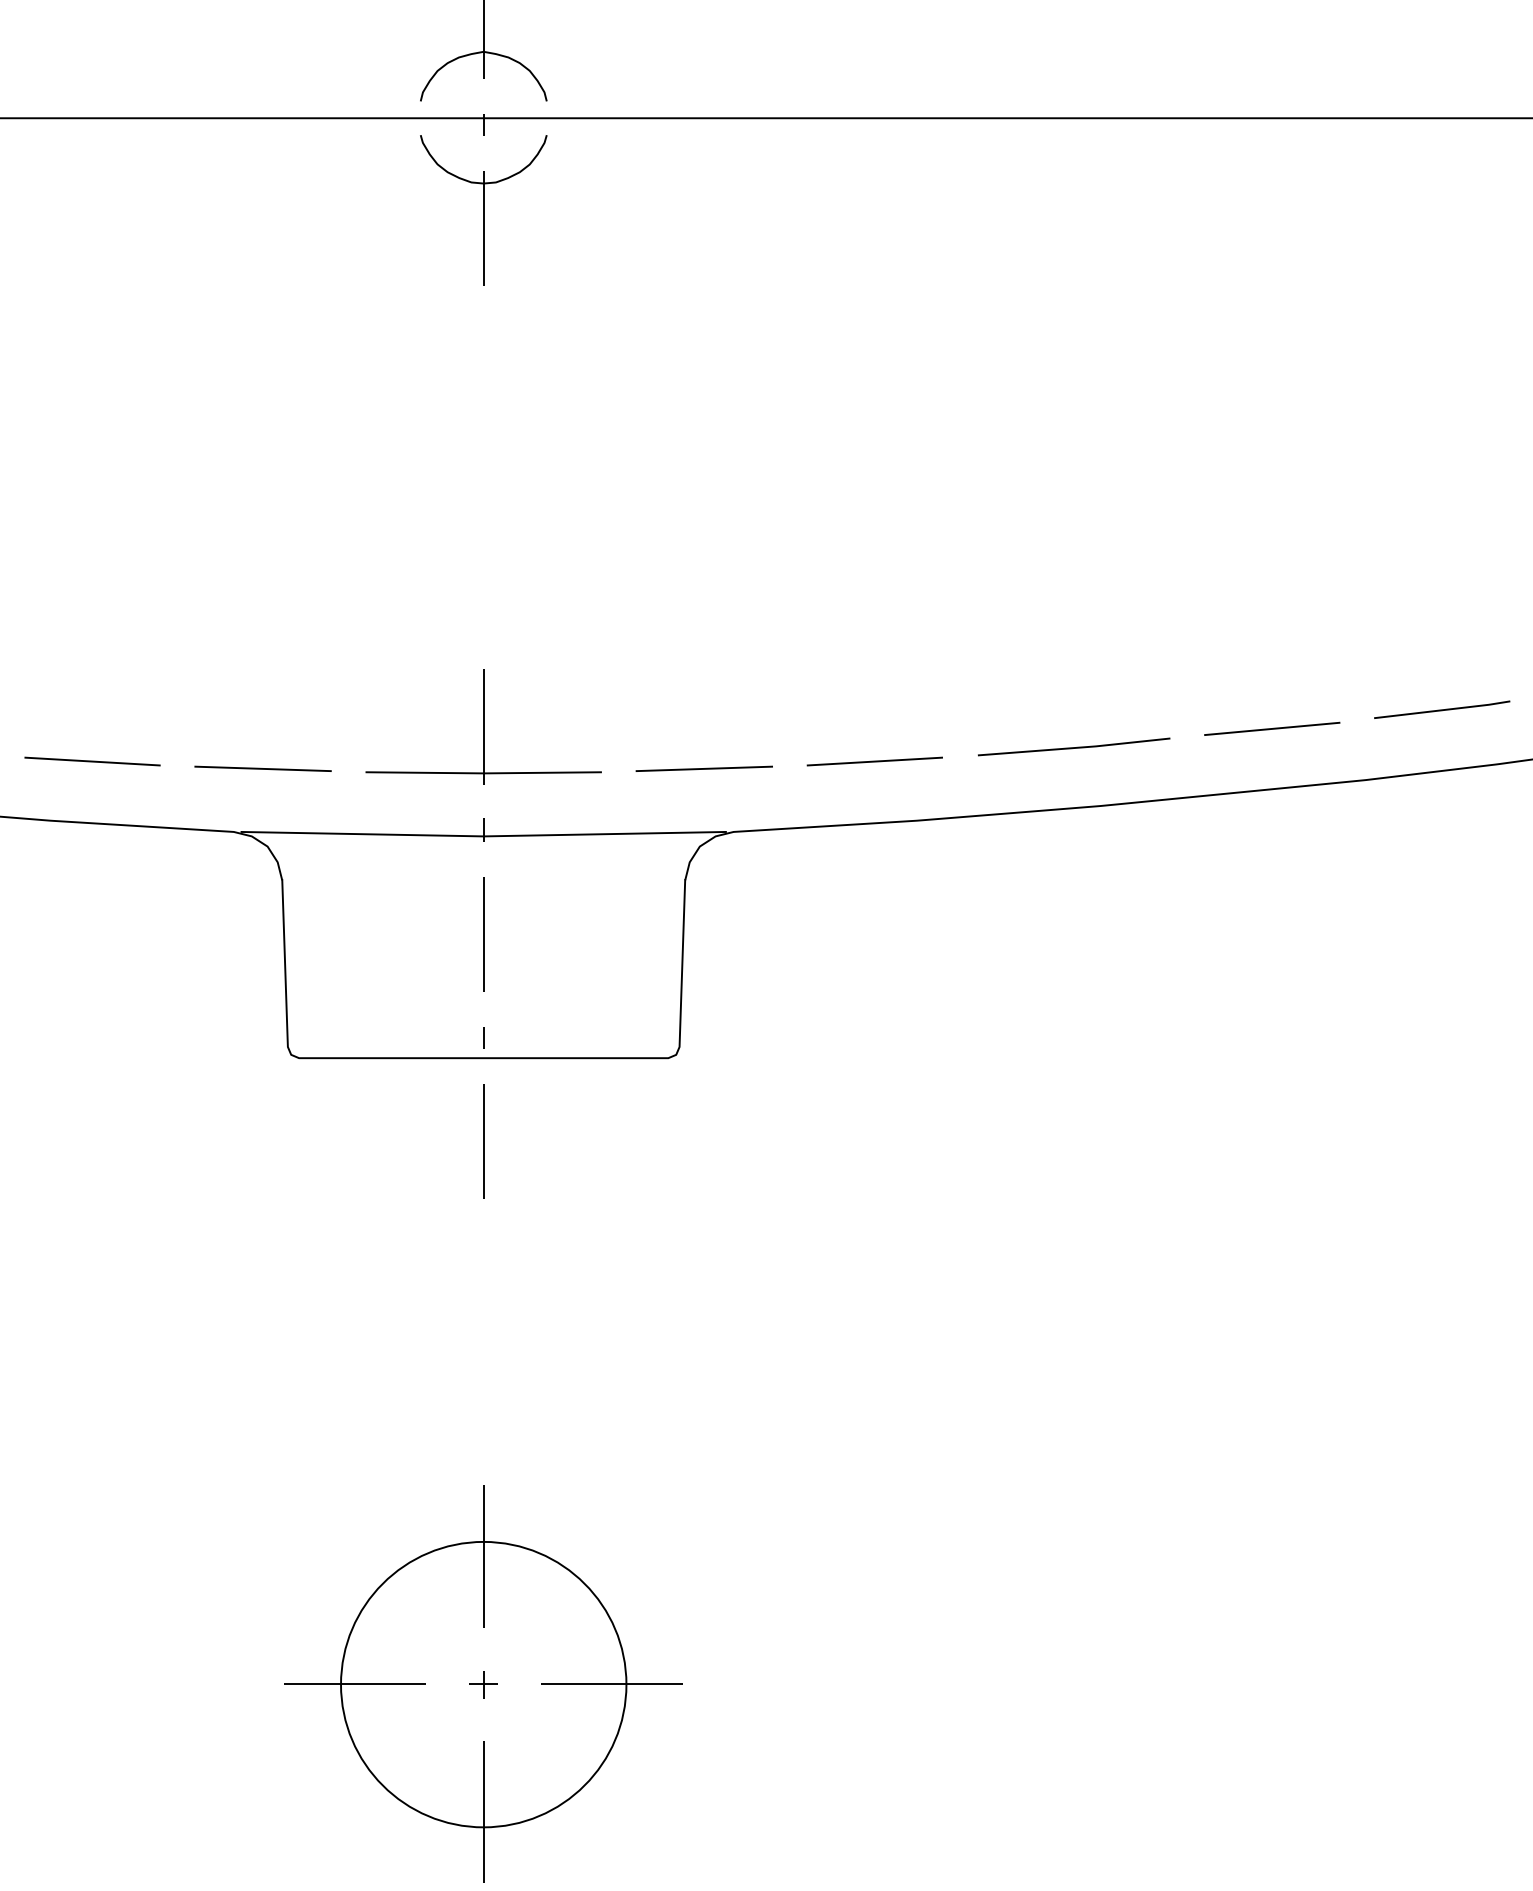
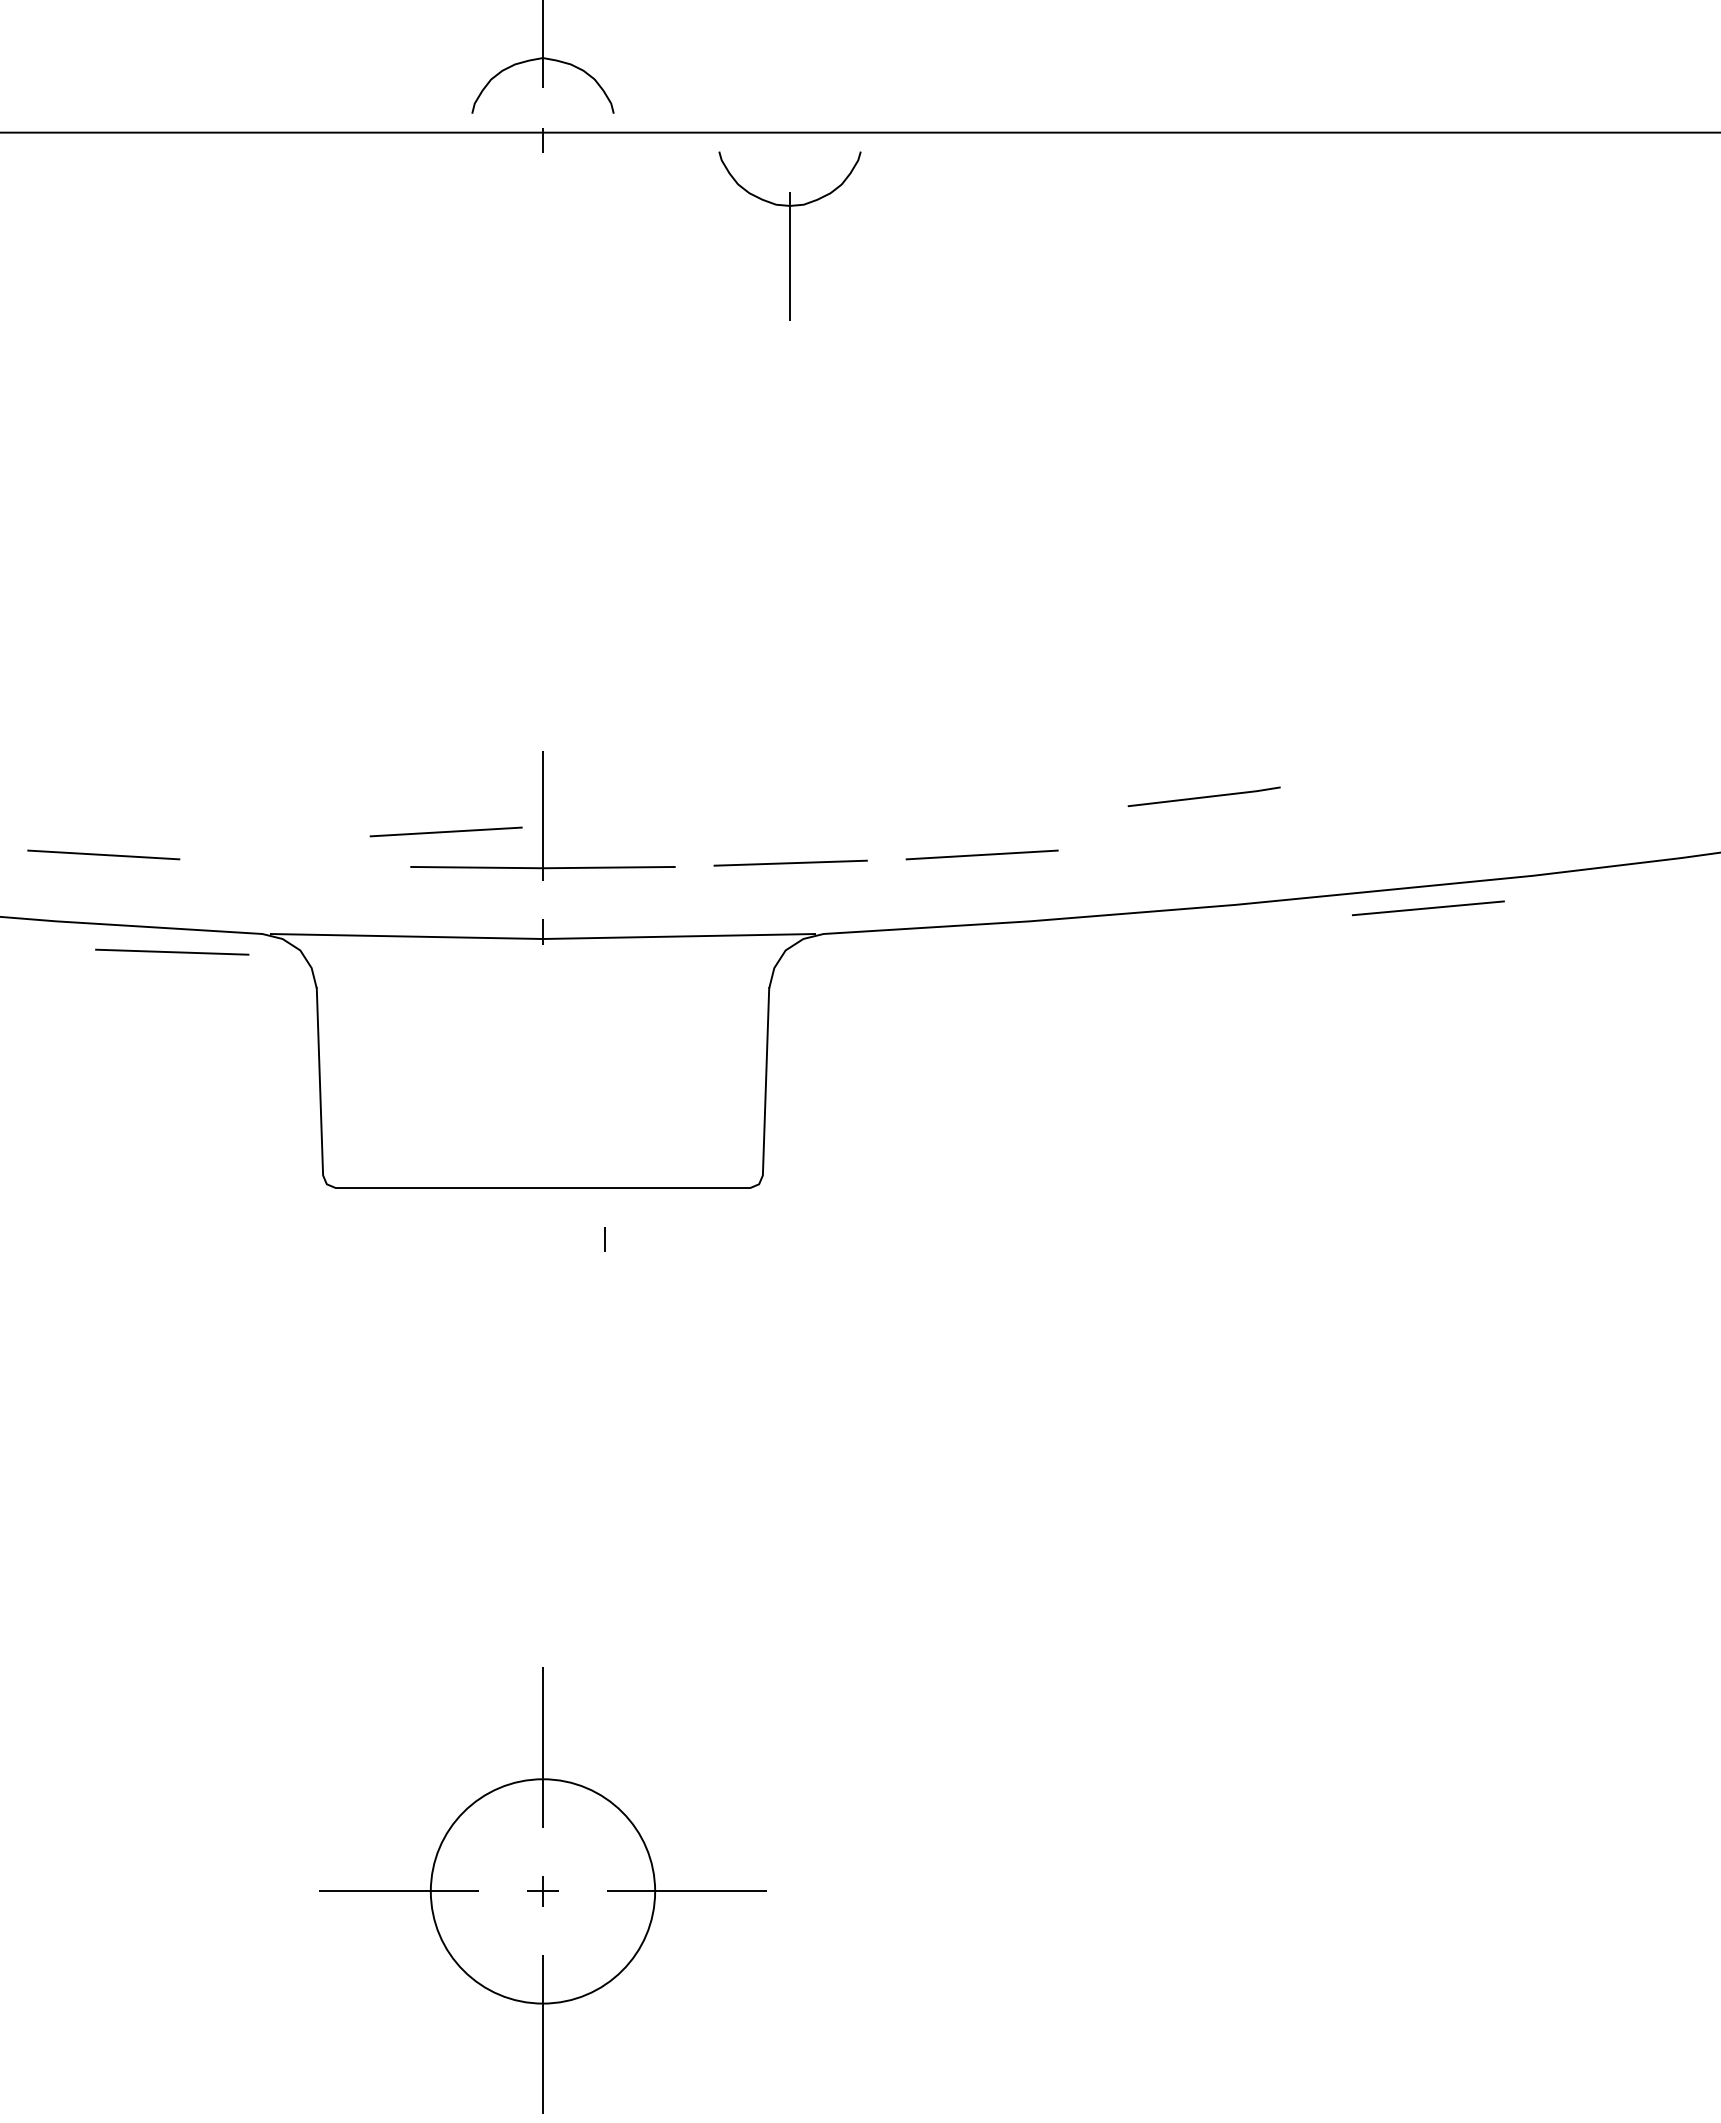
part: (483, 209) -> (789, 235), moved
line: (1441, 709) -> (1203, 796), moved
line: (1272, 729) -> (1428, 908), moved
line: (396, 740) -> (445, 831), added
line: (1073, 746) -> (1205, 838), removed
line: (263, 768) -> (172, 951), moved
line: (483, 933) -> (542, 1048), removed
line: (483, 1038) -> (604, 1239), moved
line: (483, 1141) -> (542, 1281), removed
circle: (483, 1684) -> (542, 1891), size x0.7

